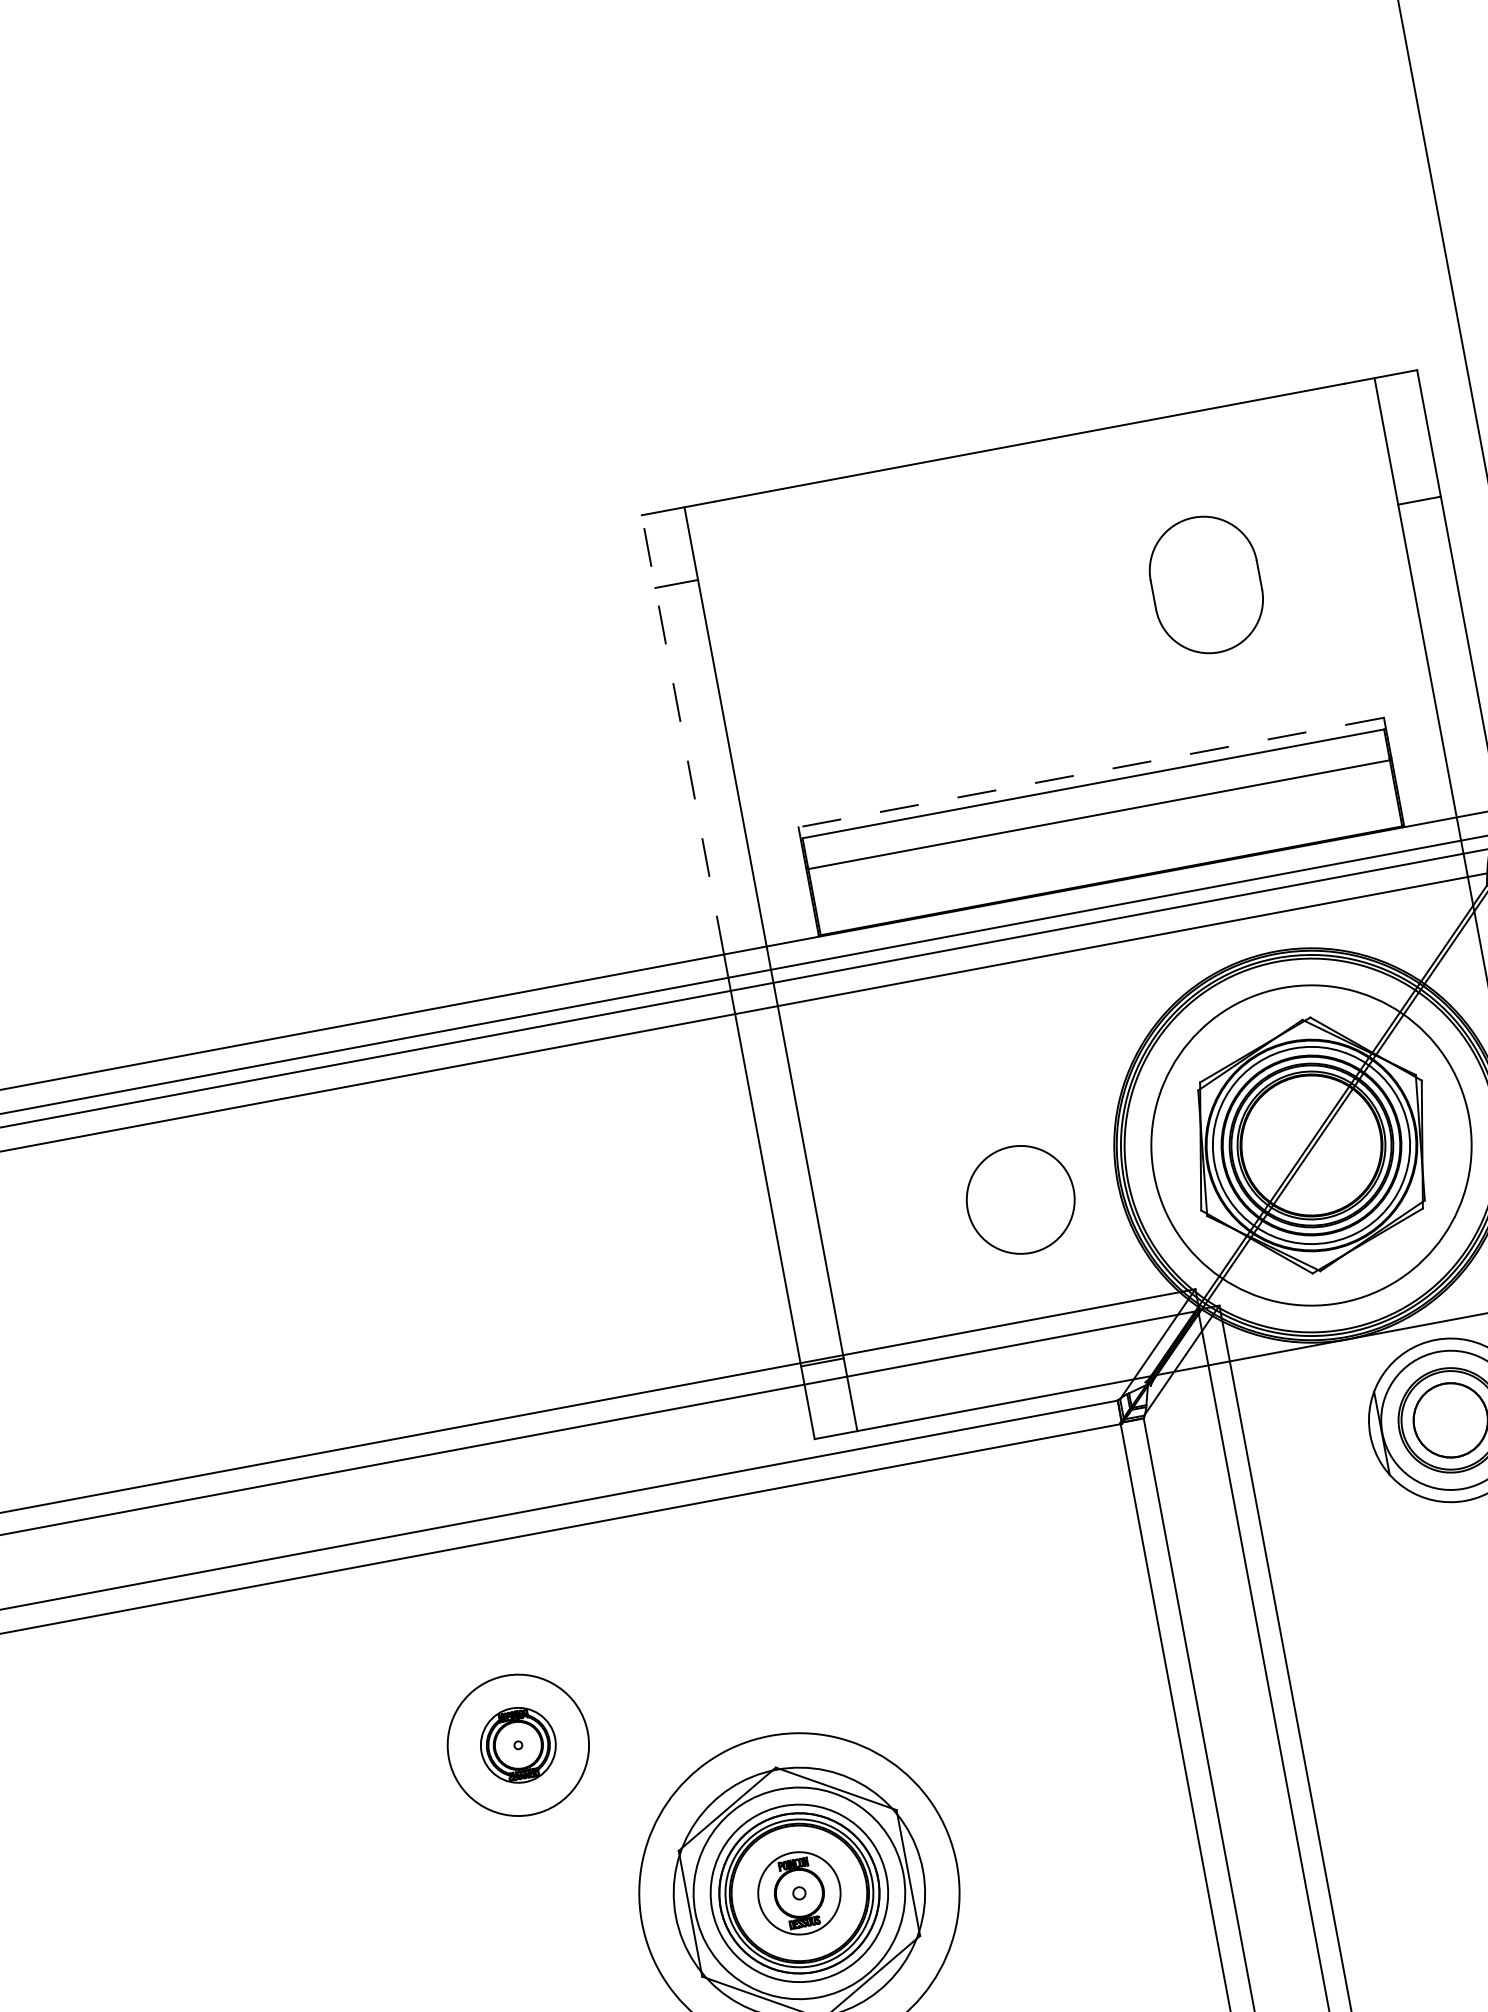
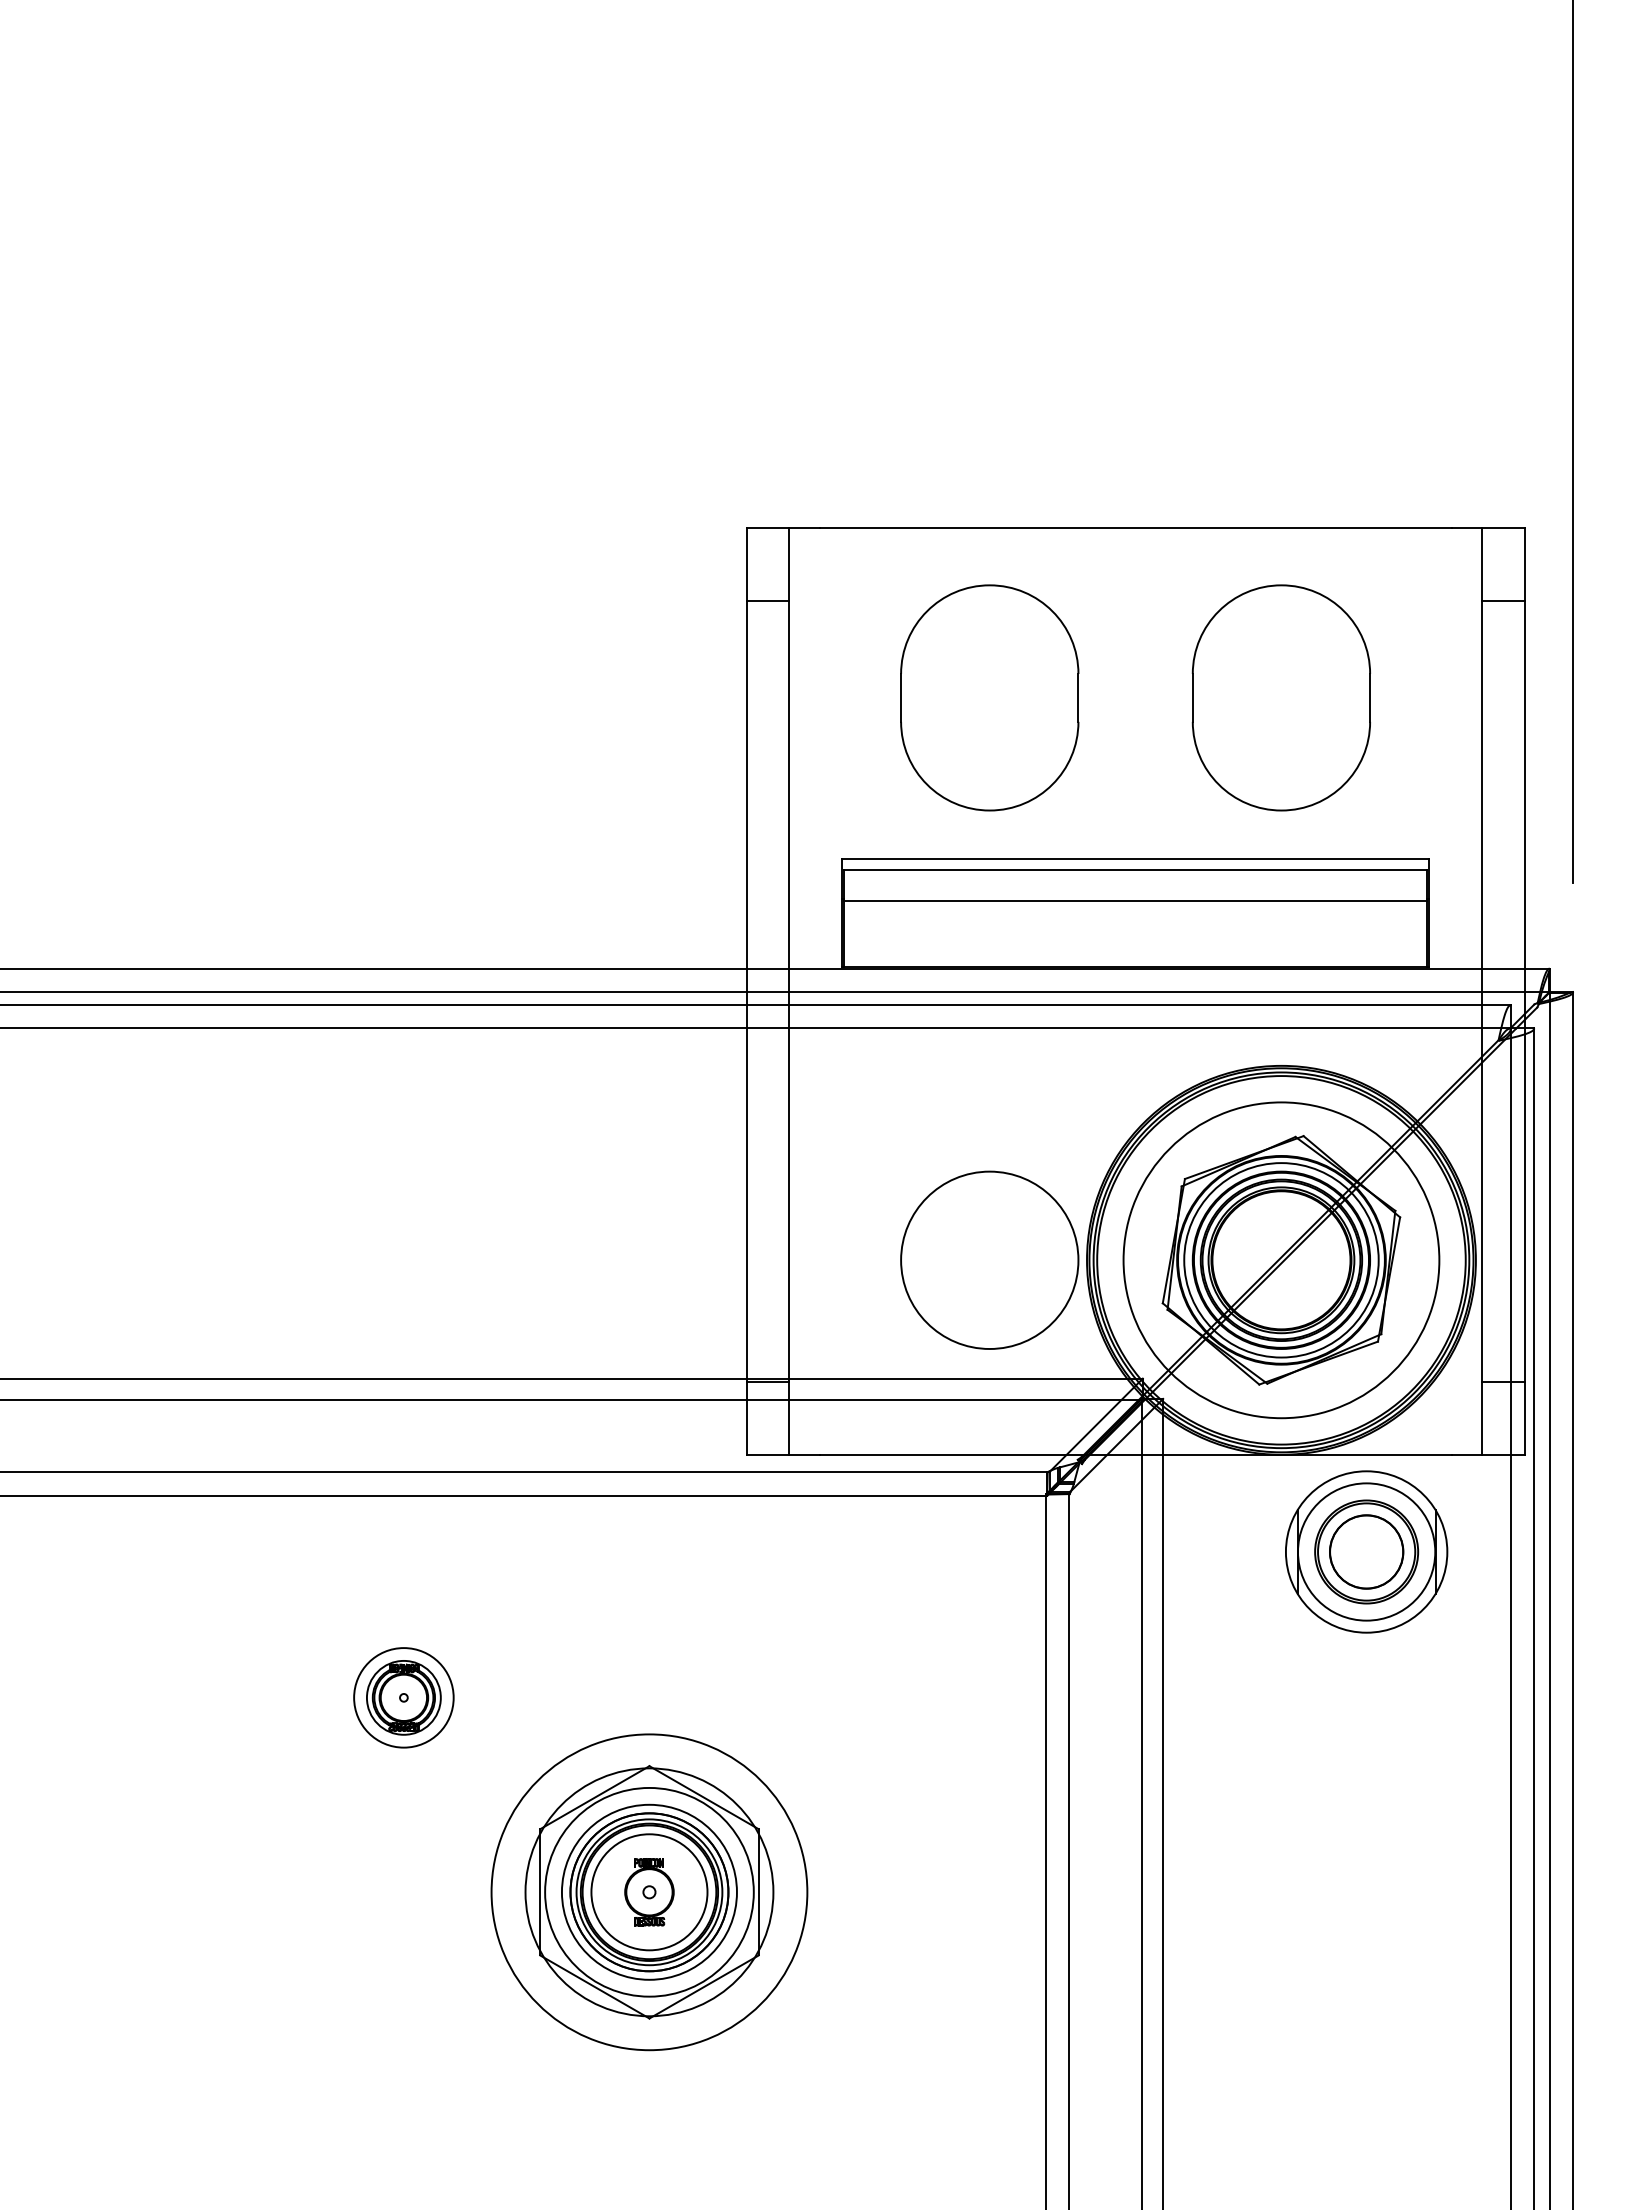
line: (1418, 500) -> (1502, 600), moved
part: (1205, 584) -> (1280, 697), size x1.67
part: (915, 638) -> (989, 697), added
line: (682, 734) -> (746, 747), dashed -> solid
line: (1091, 772) -> (1135, 858), dashed -> solid
circle: (1020, 1199) -> (989, 1259), size x1.67
circle: (517, 1745) -> (403, 1697), size x0.71
circle: (799, 1893) -> (649, 1892), size x1.43

